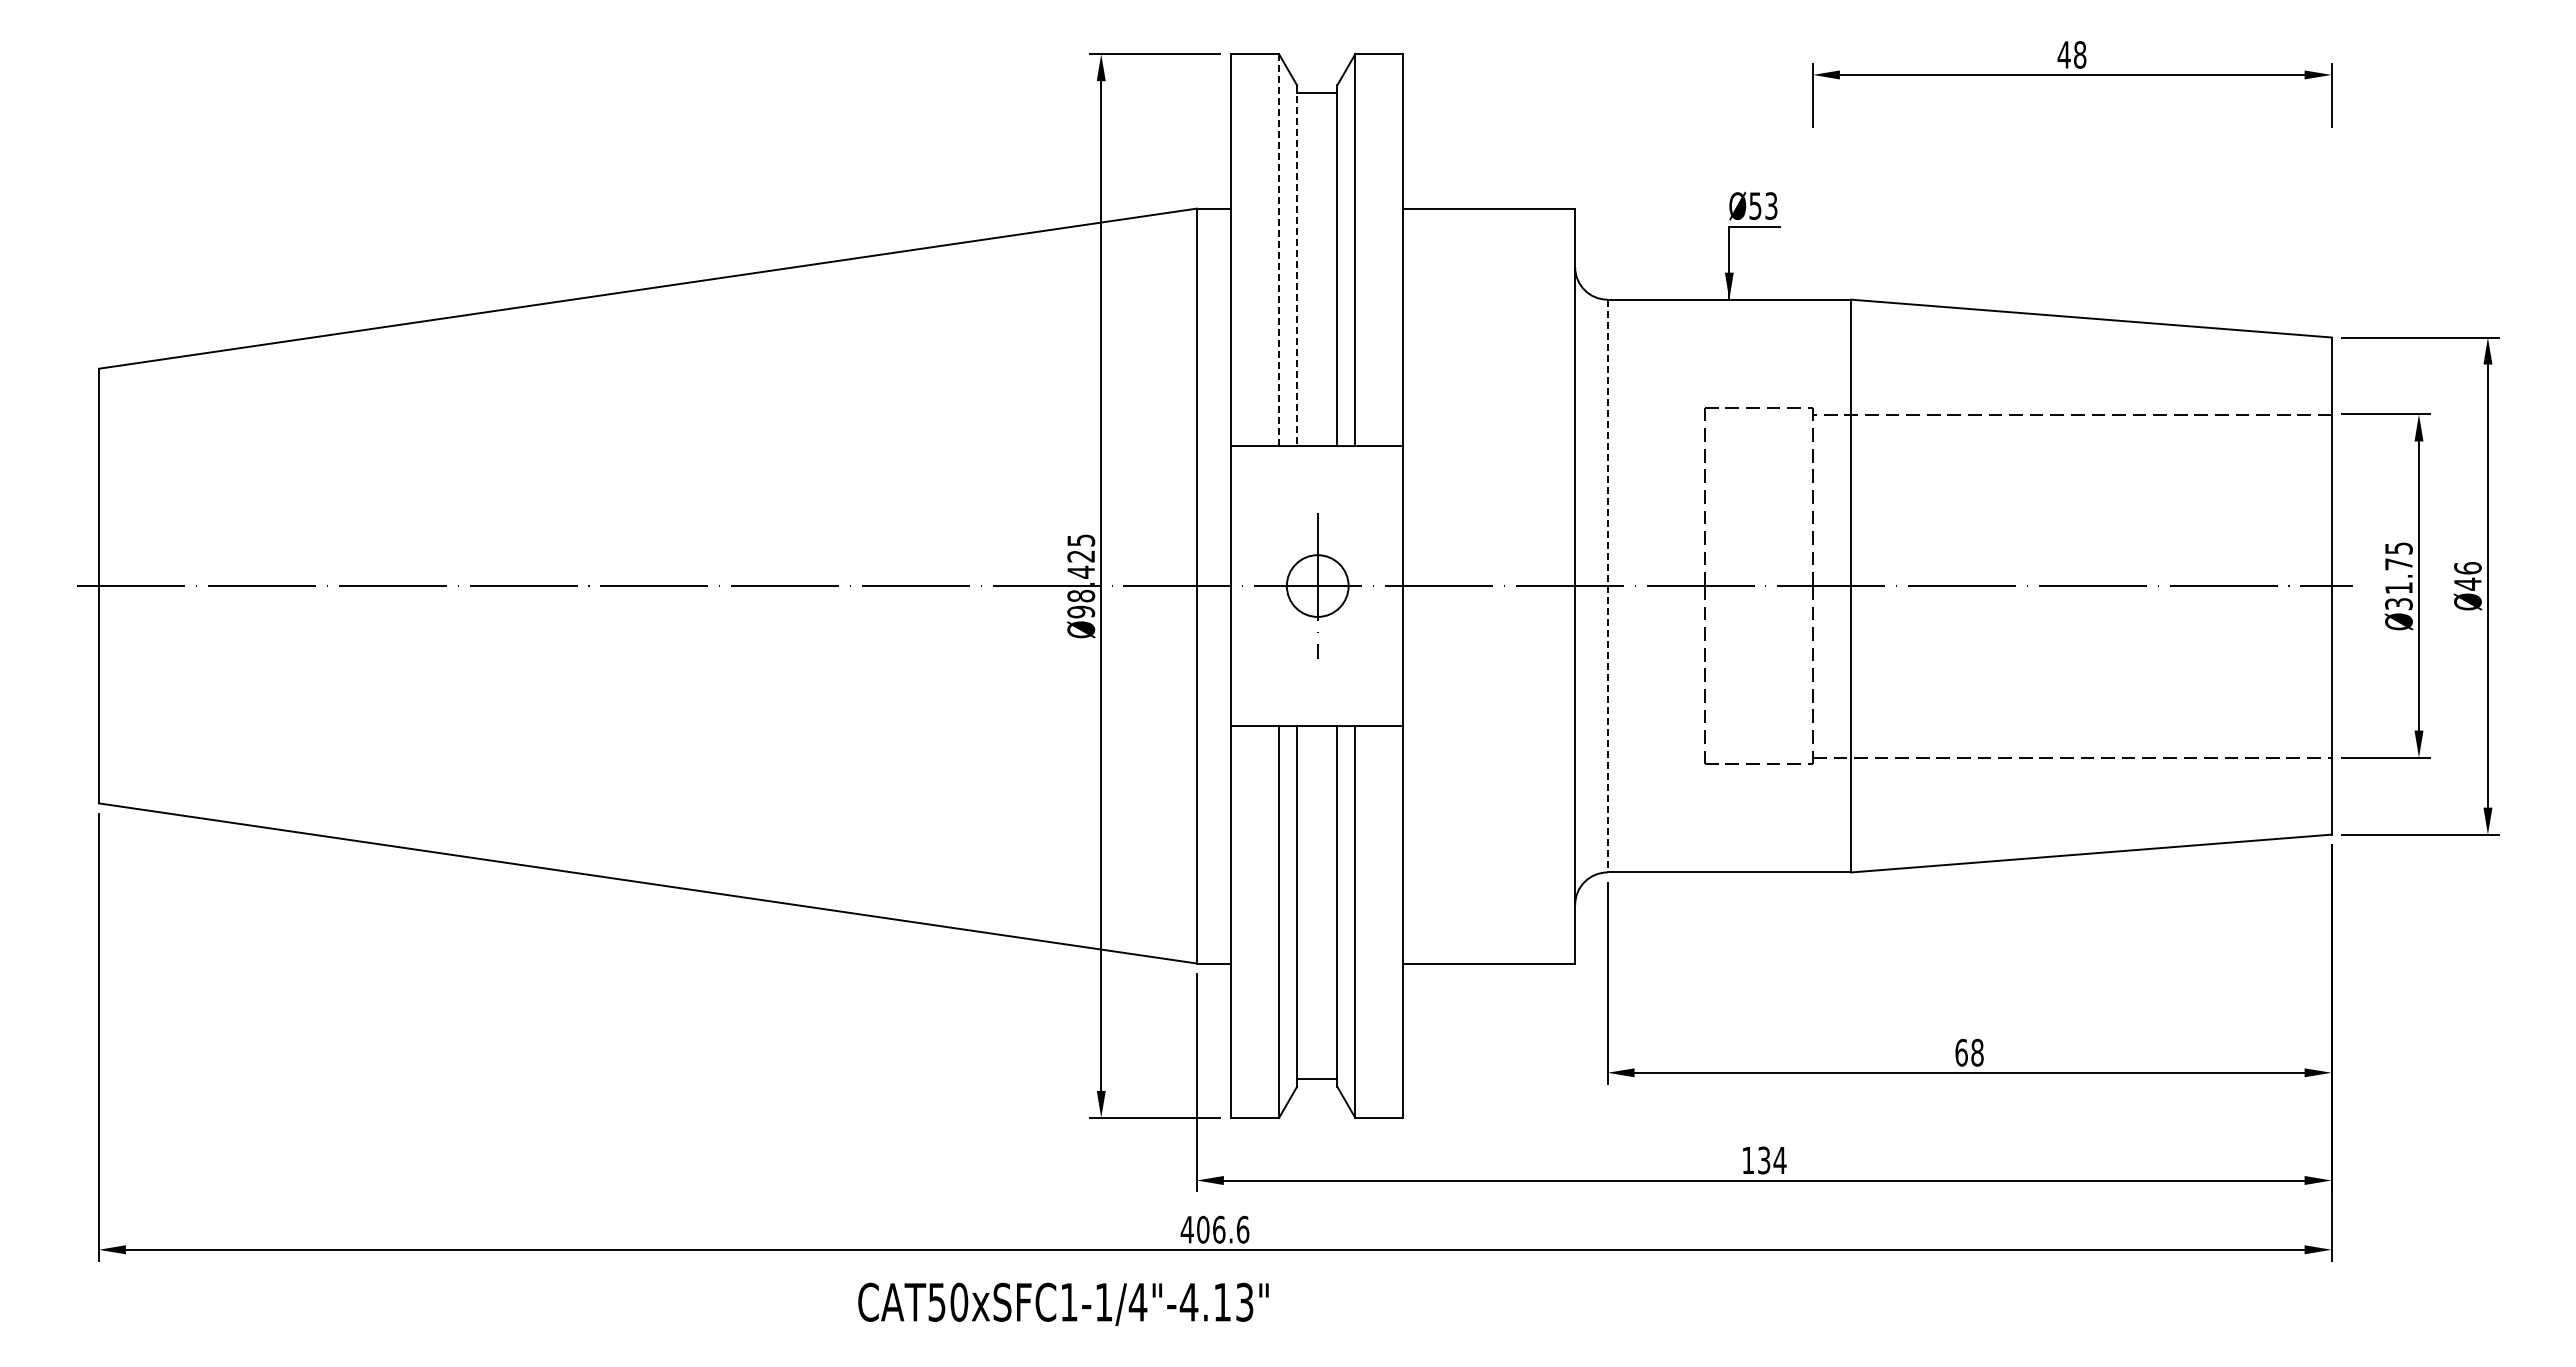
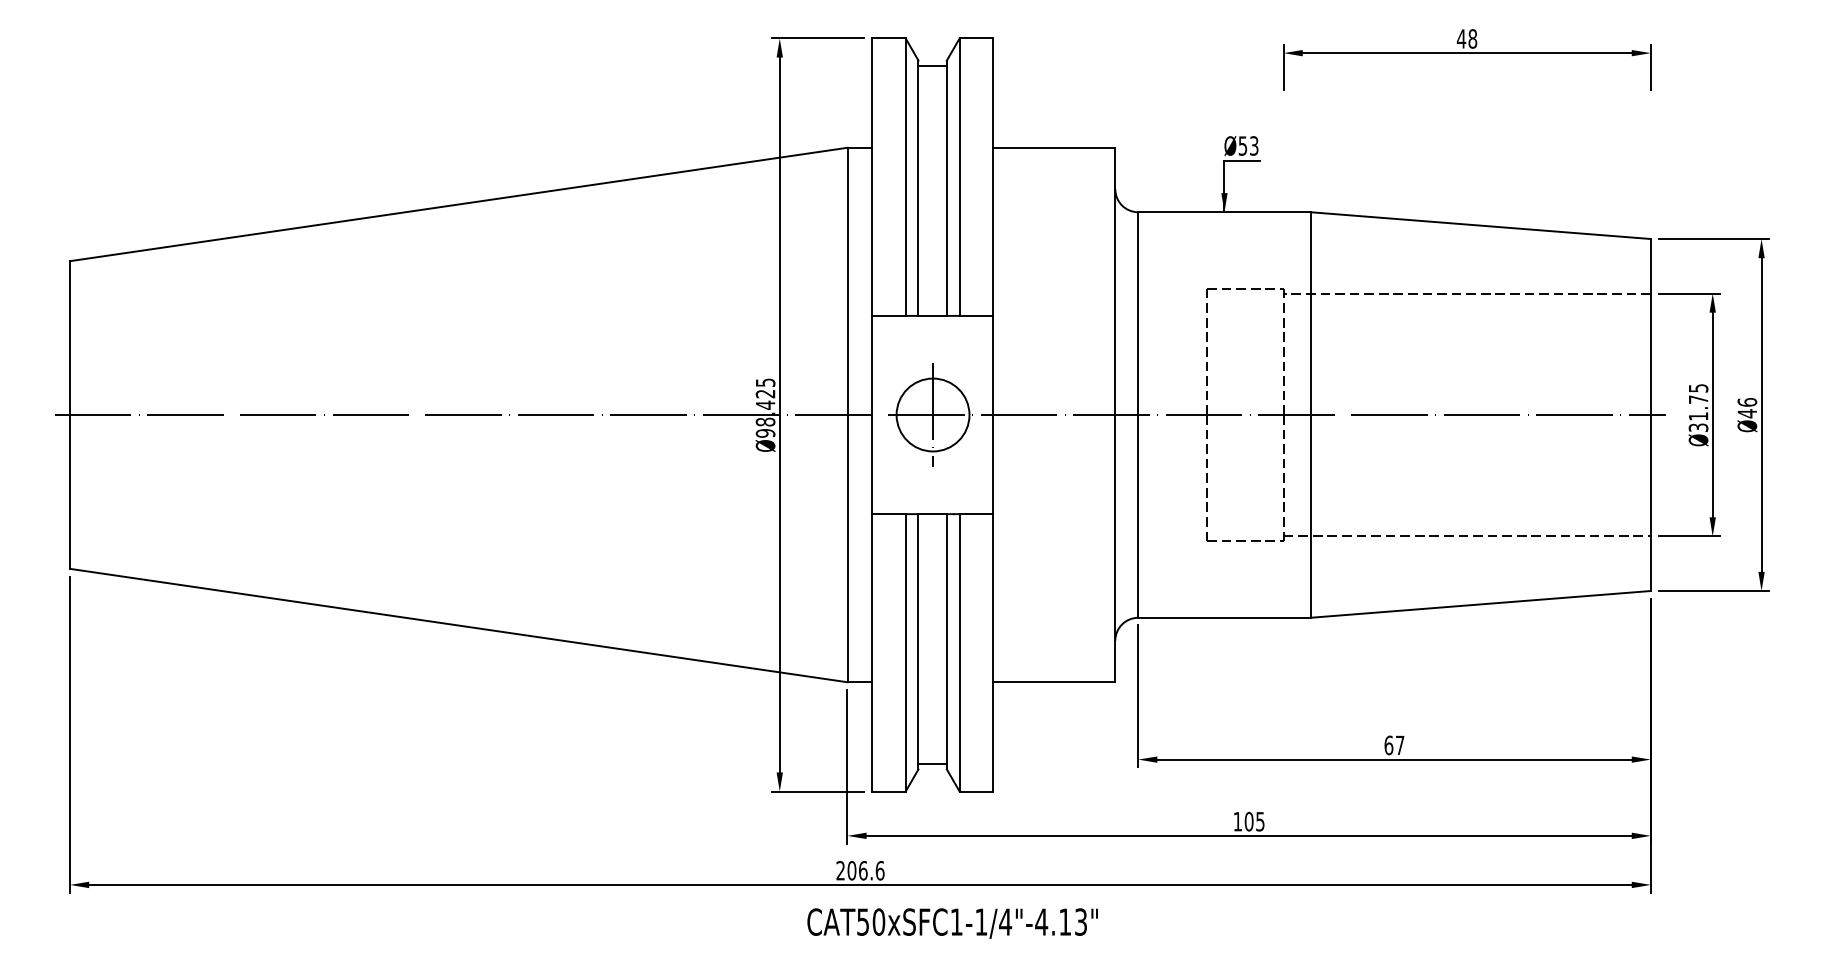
line: (1279, 250) -> (905, 177), dashed -> solid
line: (1297, 266) -> (918, 188), dashed -> solid
circle: (1317, 585) -> (932, 414), size x1.67
line: (1607, 586) -> (1138, 415), dashed -> solid
text: (1977, 1052) -> (1400, 745), 68 -> 67
text: (1772, 1160) -> (1255, 821), 134 -> 105
text: (1186, 1229) -> (840, 870), 406.6 -> 206.6
text: (1063, 1303) -> (952, 922), moved

